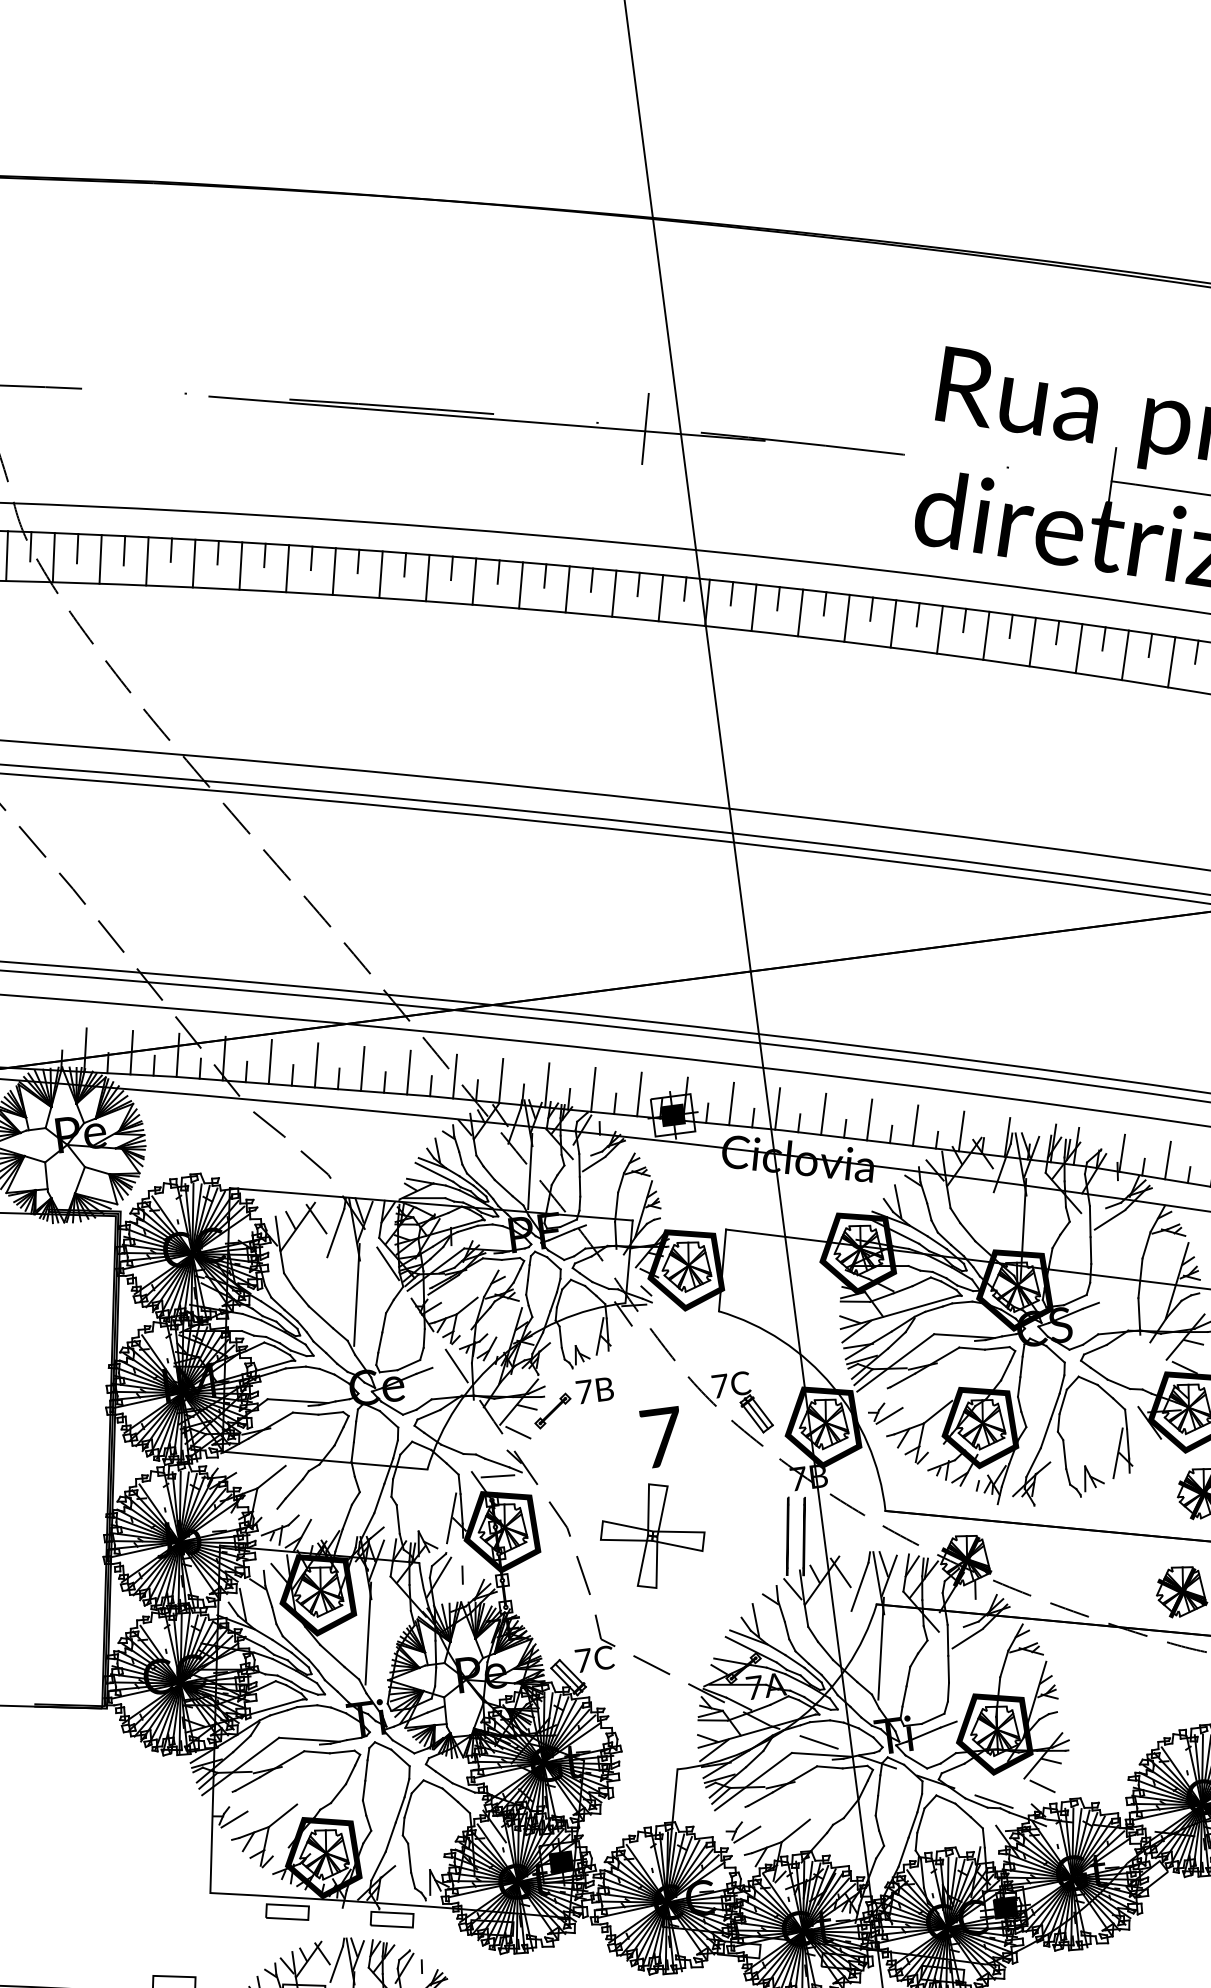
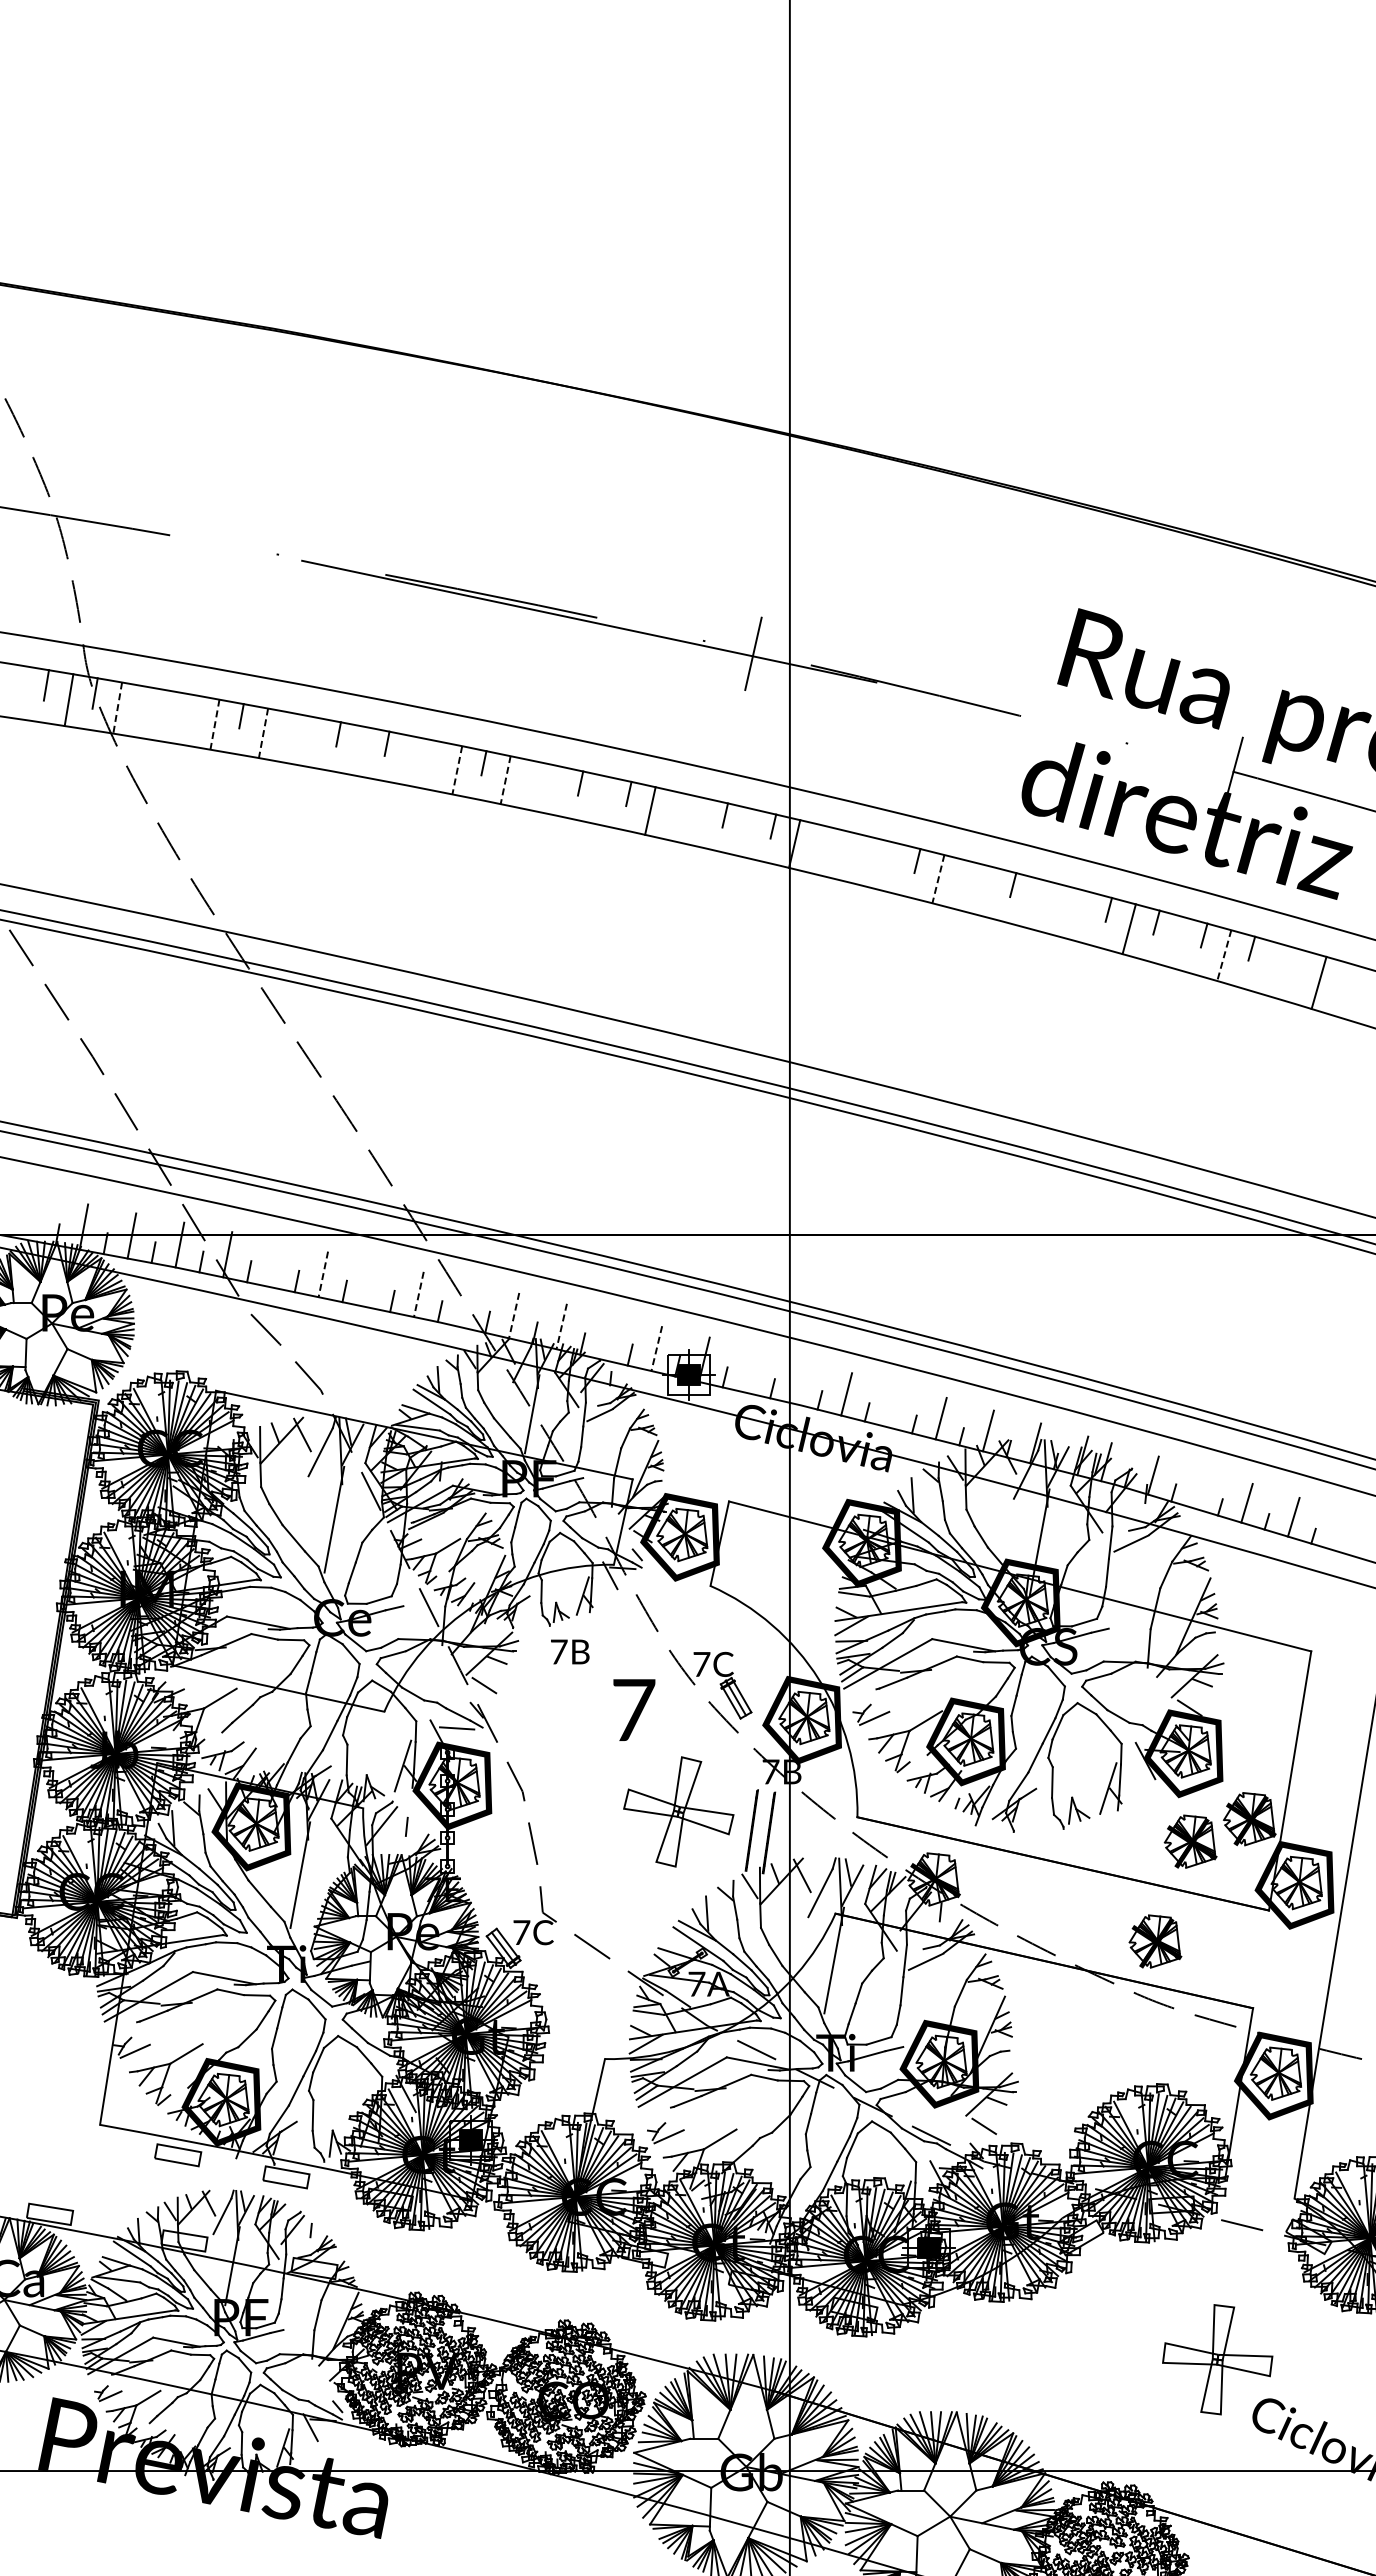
line: (77, 548) -> (143, 701), removed
line: (124, 550) -> (192, 710), removed
line: (217, 553) -> (289, 725), removed
line: (53, 558) -> (117, 708), solid -> dashed
line: (99, 558) -> (165, 715), removed
line: (358, 561) -> (435, 753), removed
line: (147, 562) -> (214, 725), solid -> dashed
line: (194, 563) -> (263, 733), solid -> dashed
line: (240, 565) -> (311, 741), removed
line: (287, 567) -> (360, 750), removed
line: (451, 568) -> (531, 773), removed
line: (333, 571) -> (408, 760), removed
line: (381, 574) -> (457, 770), solid -> dashed
line: (427, 578) -> (505, 780), solid -> dashed
line: (591, 580) -> (676, 804), removed
line: (474, 581) -> (553, 790), removed
line: (521, 585) -> (602, 800), removed
line: (614, 593) -> (698, 821), removed
line: (731, 593) -> (821, 837), removed
line: (660, 597) -> (746, 832), removed
line: (778, 598) -> (869, 849), removed
line: (753, 607) -> (842, 855), removed
line: (871, 608) -> (965, 872), removed
line: (800, 613) -> (890, 867), removed
line: (847, 618) -> (938, 879), solid -> dashed
line: (964, 620) -> (1060, 897), removed
line: (893, 623) -> (986, 890), removed
line: (939, 629) -> (1033, 903), removed
line: (986, 636) -> (1081, 916), removed
line: (1078, 648) -> (1176, 942), removed
line: (1195, 651) -> (1298, 961), removed
line: (1125, 656) -> (1224, 956), solid -> dashed
line: (1171, 661) -> (1271, 968), removed
line: (270, 1061) -> (275, 1264), removed
line: (316, 1065) -> (323, 1274), solid -> dashed
line: (362, 1069) -> (370, 1284), removed
line: (408, 1072) -> (418, 1294), solid -> dashed
line: (454, 1076) -> (466, 1304), removed
line: (501, 1081) -> (514, 1316), solid -> dashed
line: (547, 1086) -> (561, 1327), solid -> dashed
line: (593, 1089) -> (609, 1337), removed
line: (639, 1095) -> (656, 1349), solid -> dashed
line: (731, 1103) -> (751, 1370), removed
line: (776, 1109) -> (798, 1382), removed
line: (869, 1120) -> (893, 1406), removed
line: (1167, 1160) -> (1199, 1489), removed
part: (552, 1410) -> (523, 1667), removed
part: (652, 1535) -> (678, 1811), moved
fill: (966, 1560) -> (935, 1880), removed

